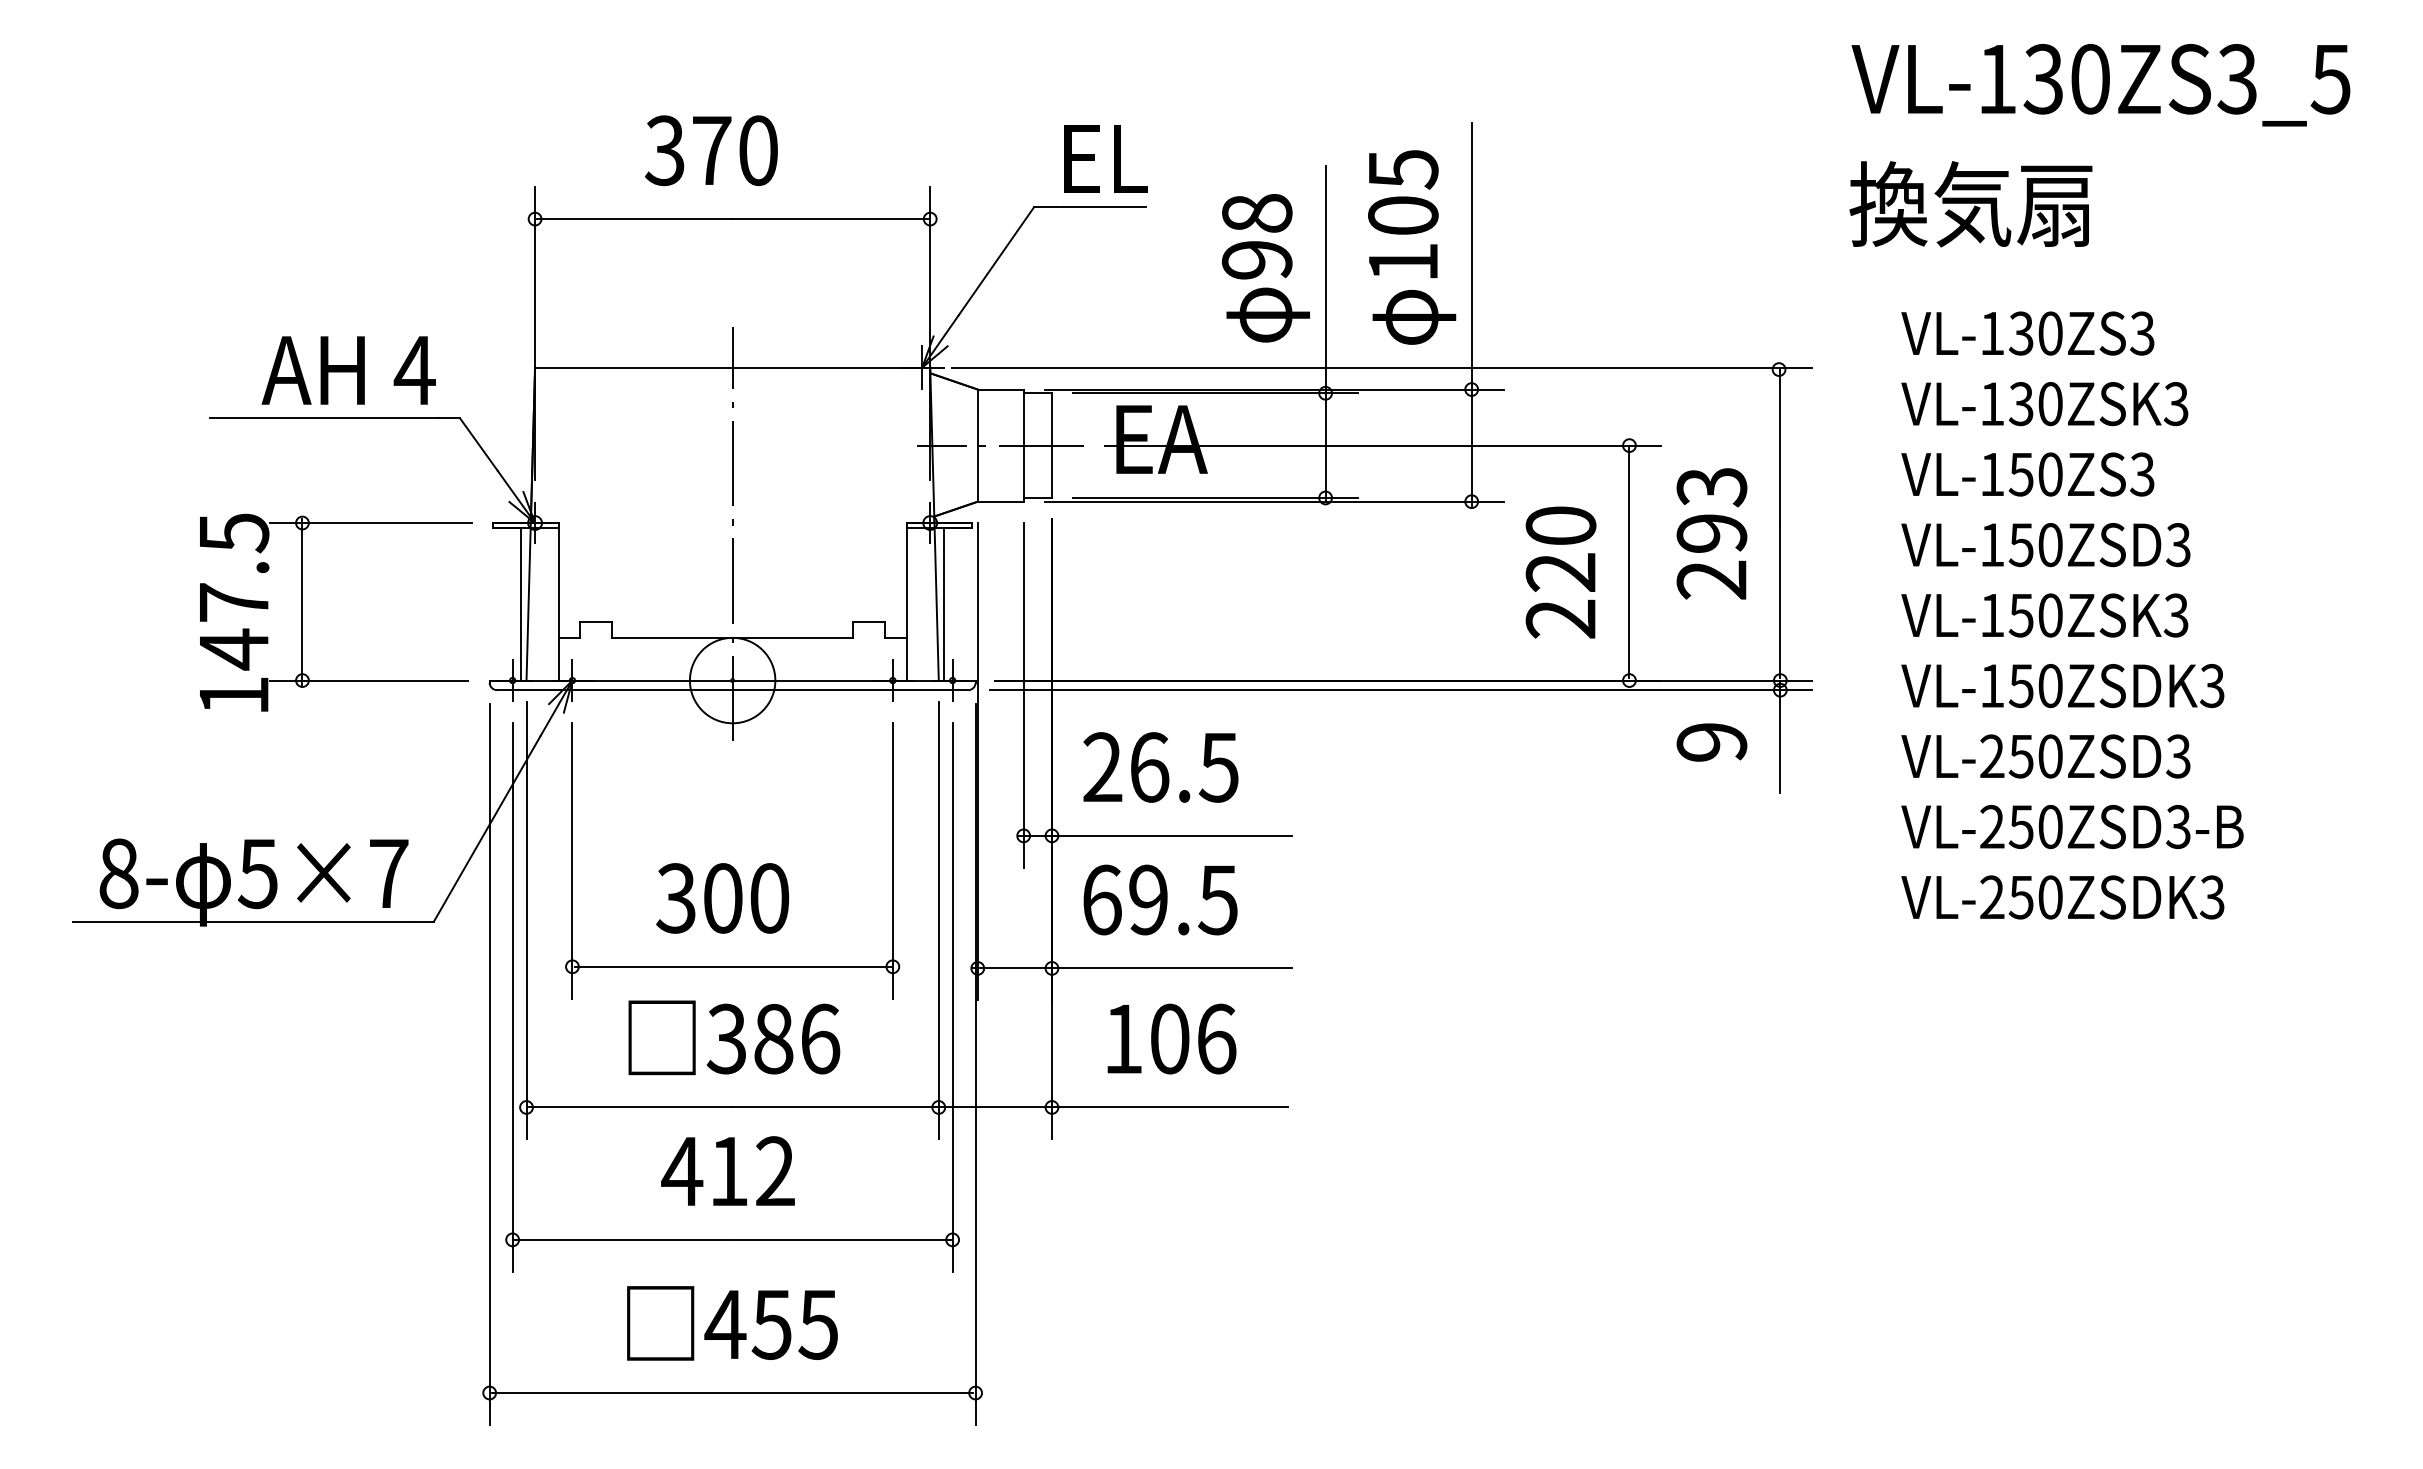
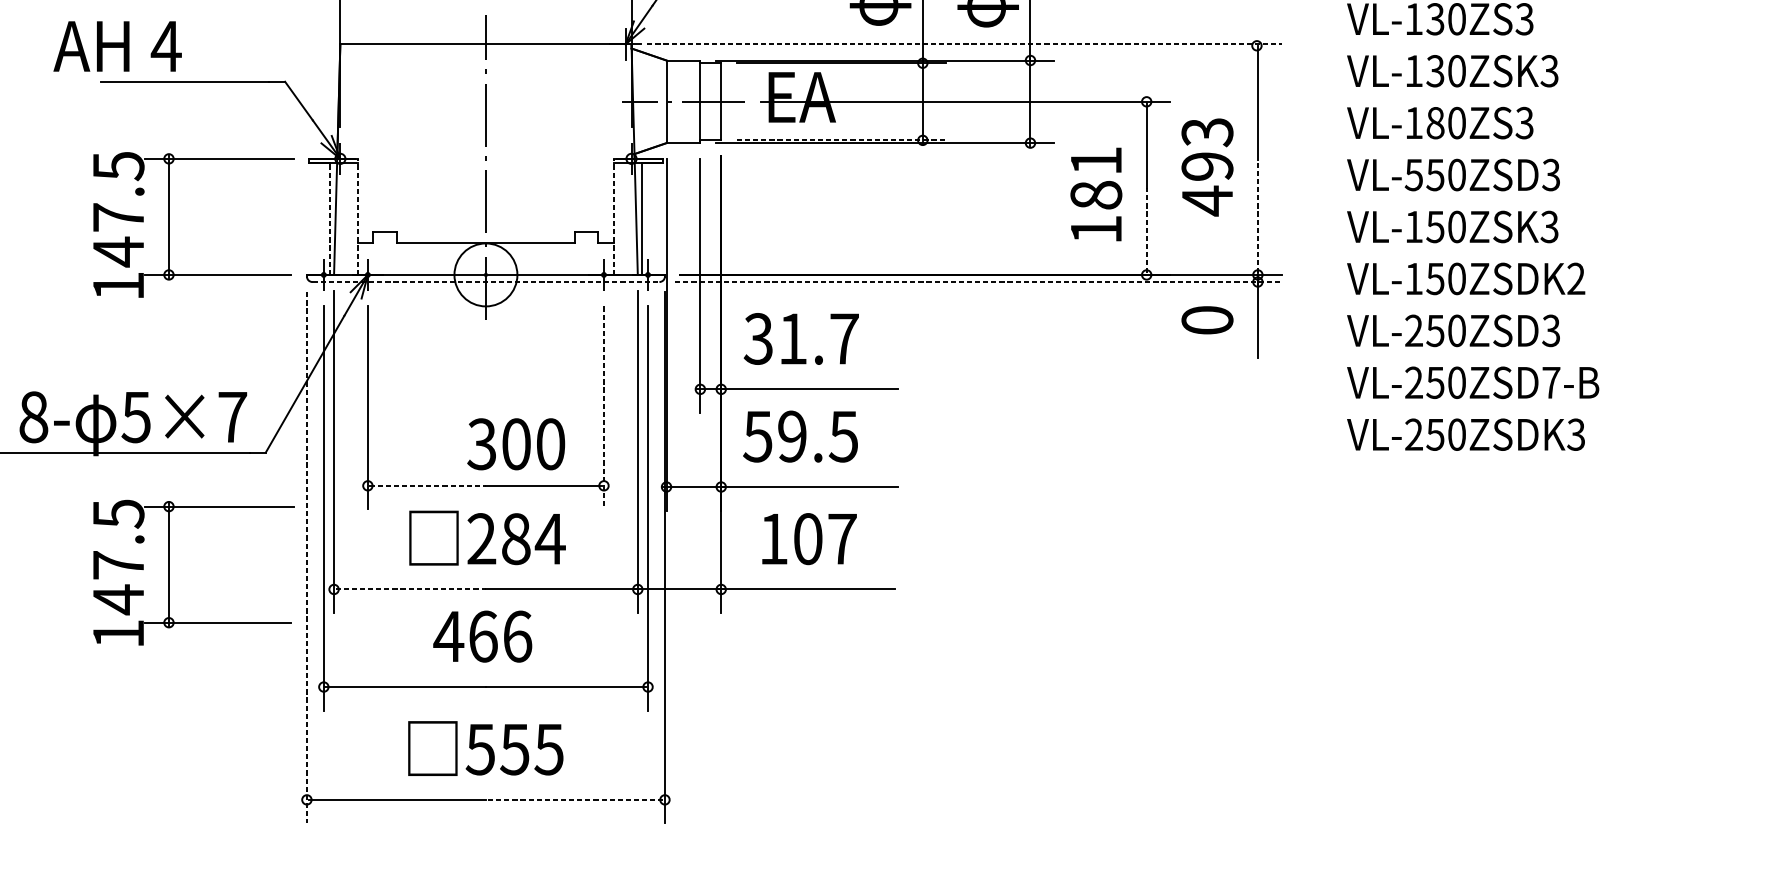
line: (1382, 367) -> (964, 44), solid -> dashed
text: (348, 370) -> (117, 46), moved
text: (2020, 474) -> (1434, 123), VL-150ZS3 -> VL-180ZS3
line: (1215, 497) -> (841, 140), solid -> dashed
text: (1991, 545) -> (1413, 175), VL-150ZSD3 -> VL-550ZSD3
text: (1560, 572) -> (1095, 195), 220 -> 181
text: (1711, 580) -> (1207, 201), 293 -> 493
line: (1780, 600) -> (1257, 215), solid -> dashed
line: (558, 601) -> (357, 216), solid -> dashed
line: (906, 601) -> (614, 216), solid -> dashed
line: (521, 603) -> (330, 218), solid -> dashed
line: (1629, 620) -> (1146, 230), solid -> dashed
text: (2212, 686) -> (1576, 279), VL-150ZSDK3 -> VL-150ZSDK2
line: (733, 690) -> (486, 282), solid -> dashed
line: (1401, 690) -> (978, 282), solid -> dashed
text: (1711, 742) -> (1207, 320), 9 -> 0
text: (1160, 767) -> (801, 338), 26.5 -> 31.7
text: (2178, 826) -> (1551, 382), VL-250ZSD3-B -> VL-250ZSD7-B
line: (892, 861) -> (603, 408), solid -> dashed
text: (722, 898) -> (516, 444), moved
text: (1101, 899) -> (757, 436), 69.5 -> 59.5
line: (654, 966) -> (428, 485), solid -> dashed
text: (773, 1038) -> (516, 538), 386 -> 284
text: (1216, 1038) -> (842, 538), 106 -> 107
line: (489, 1064) -> (306, 557), solid -> dashed
part: (302, 1084) -> (169, 572), added
line: (630, 1107) -> (410, 589), solid -> dashed
text: (752, 1171) -> (500, 636), 412 -> 466
text: (725, 1324) -> (480, 749), 455 -> 555
line: (852, 1393) -> (574, 800), solid -> dashed

